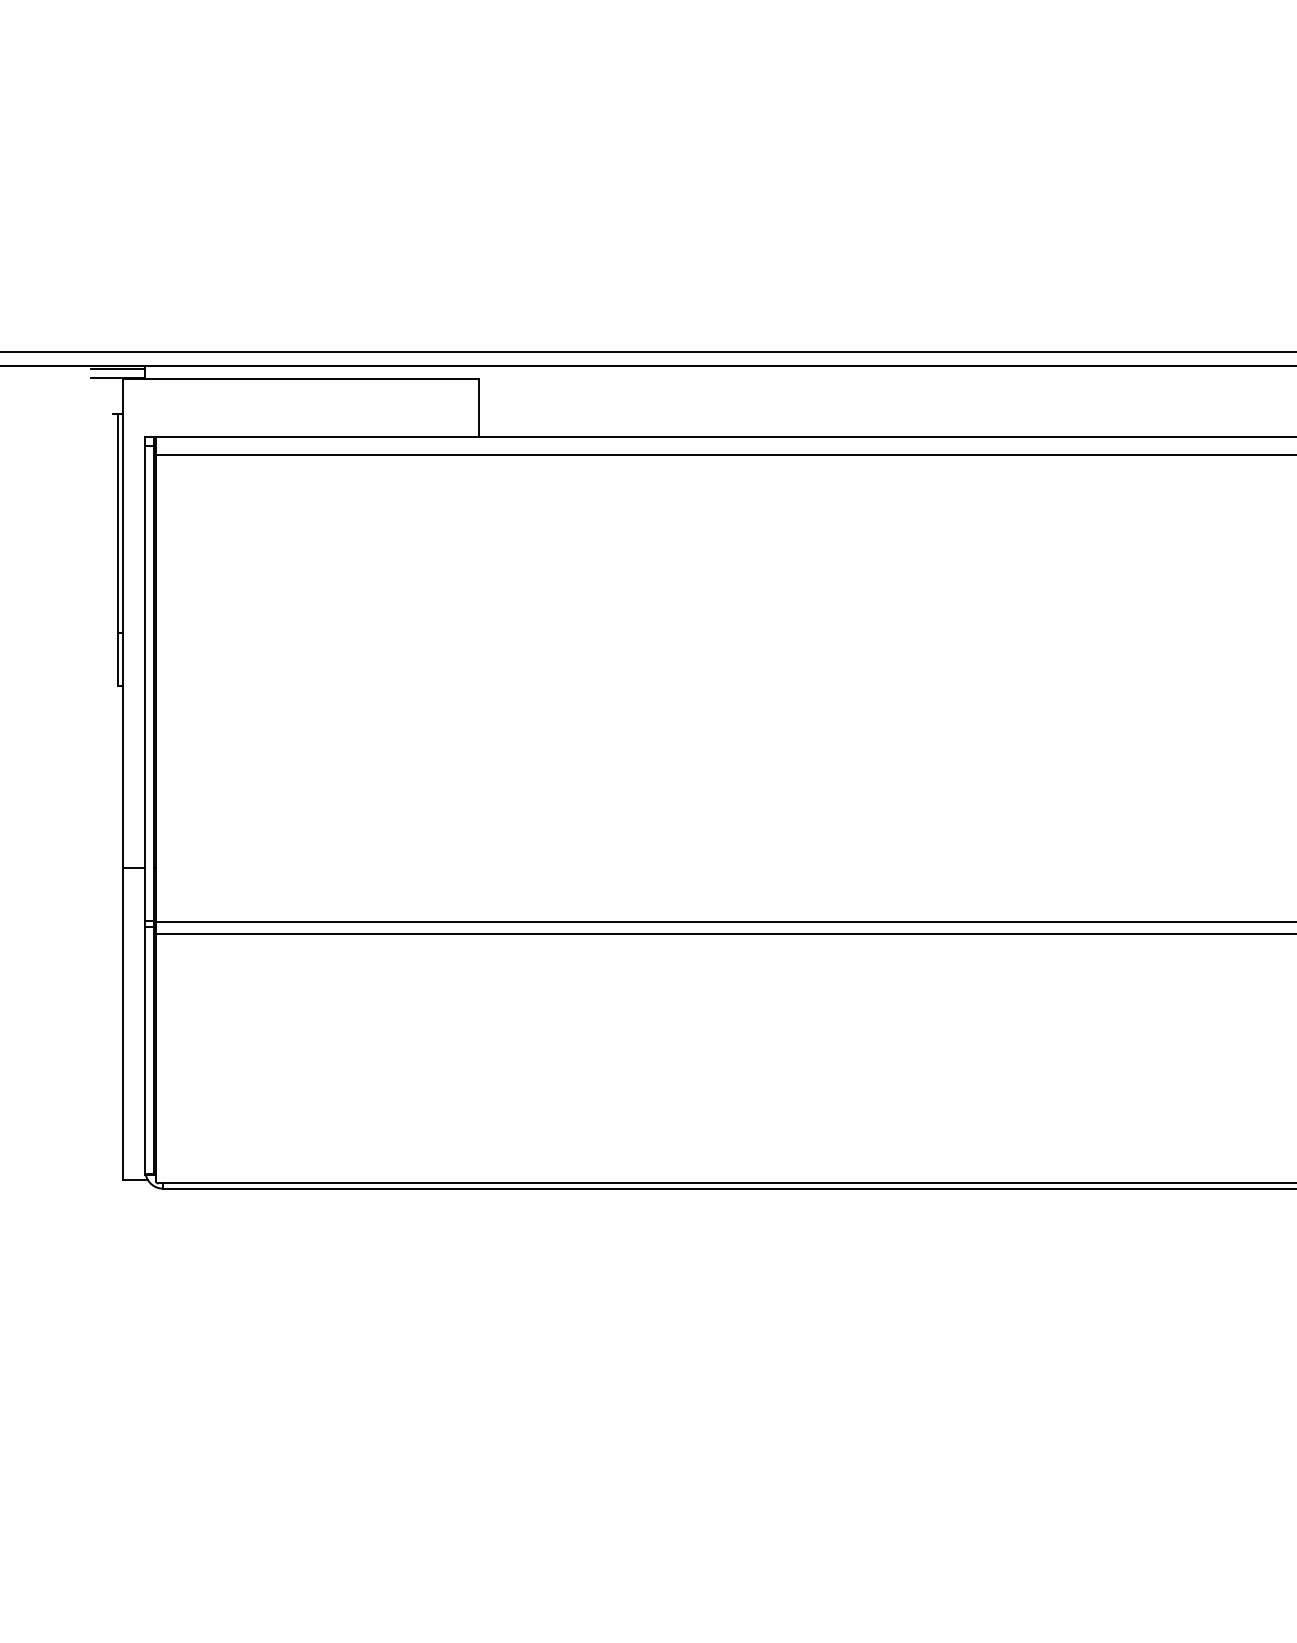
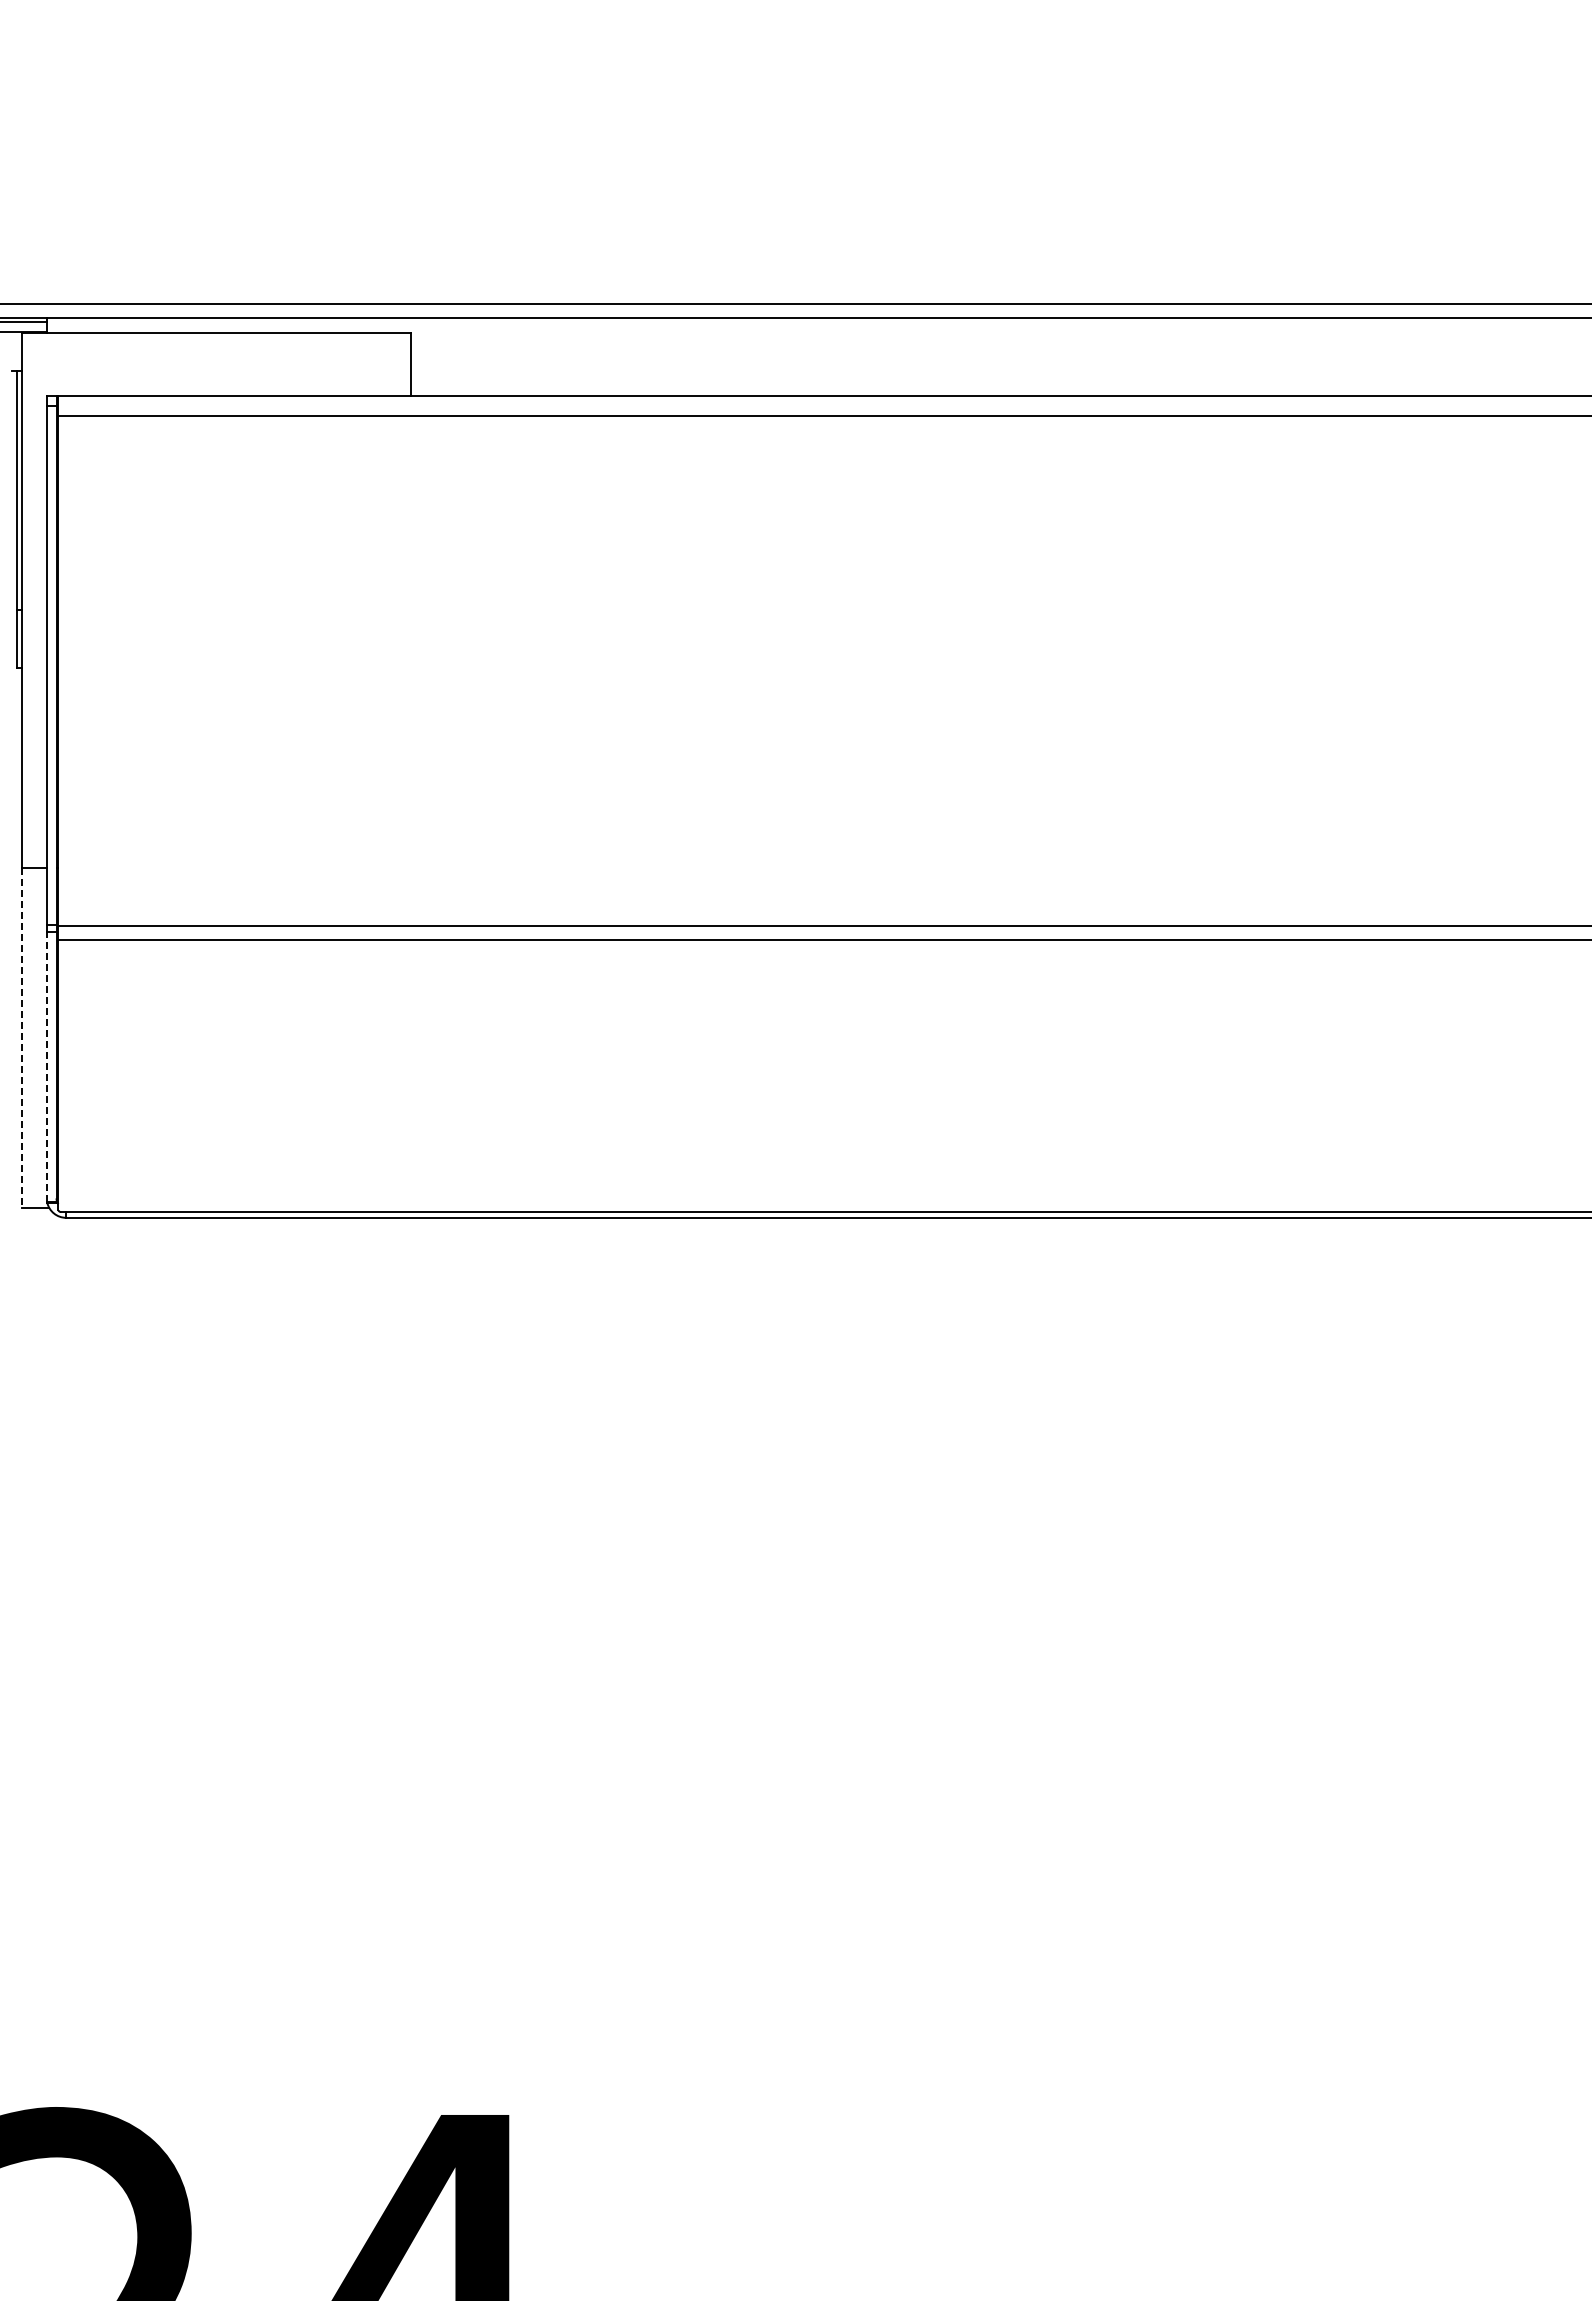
line: (123, 1024) -> (22, 1038), solid -> dashed
line: (145, 1050) -> (46, 1066), solid -> dashed

